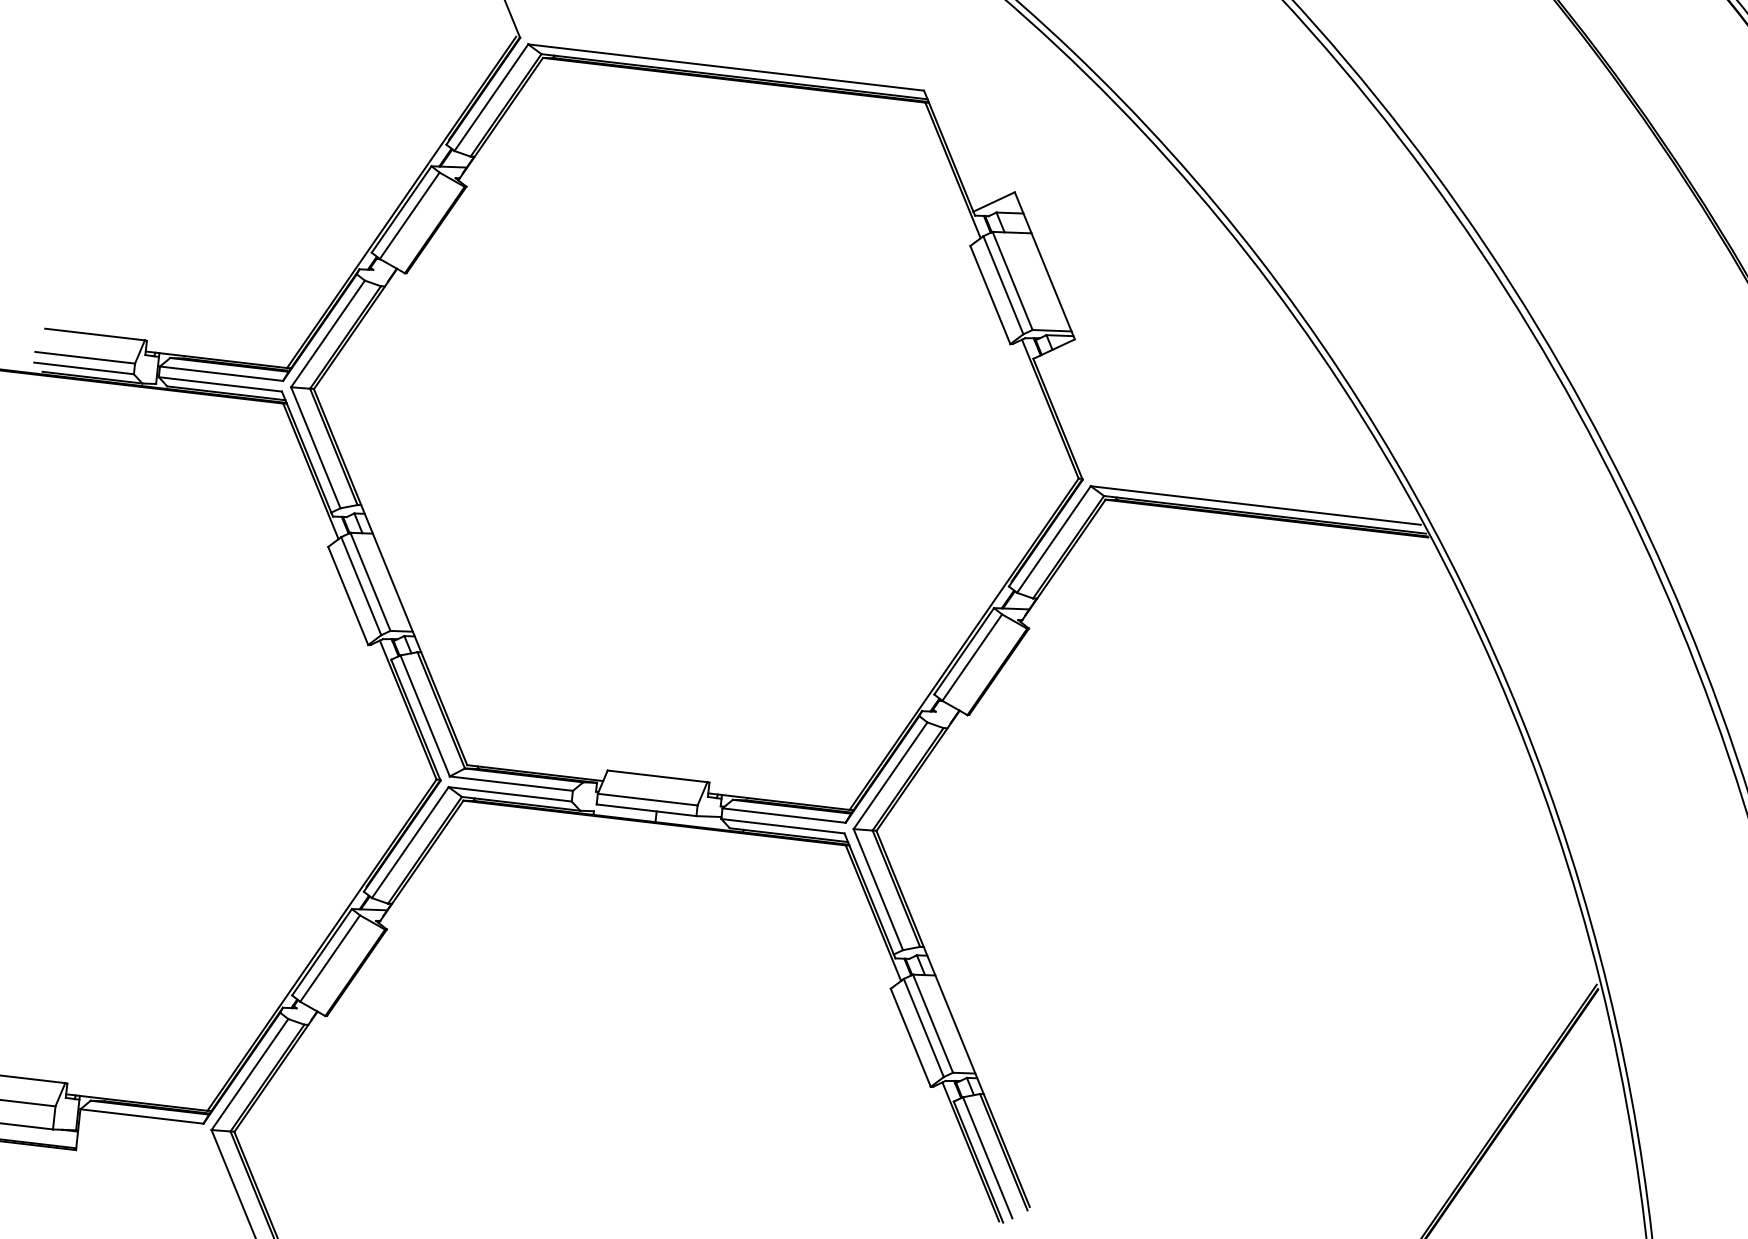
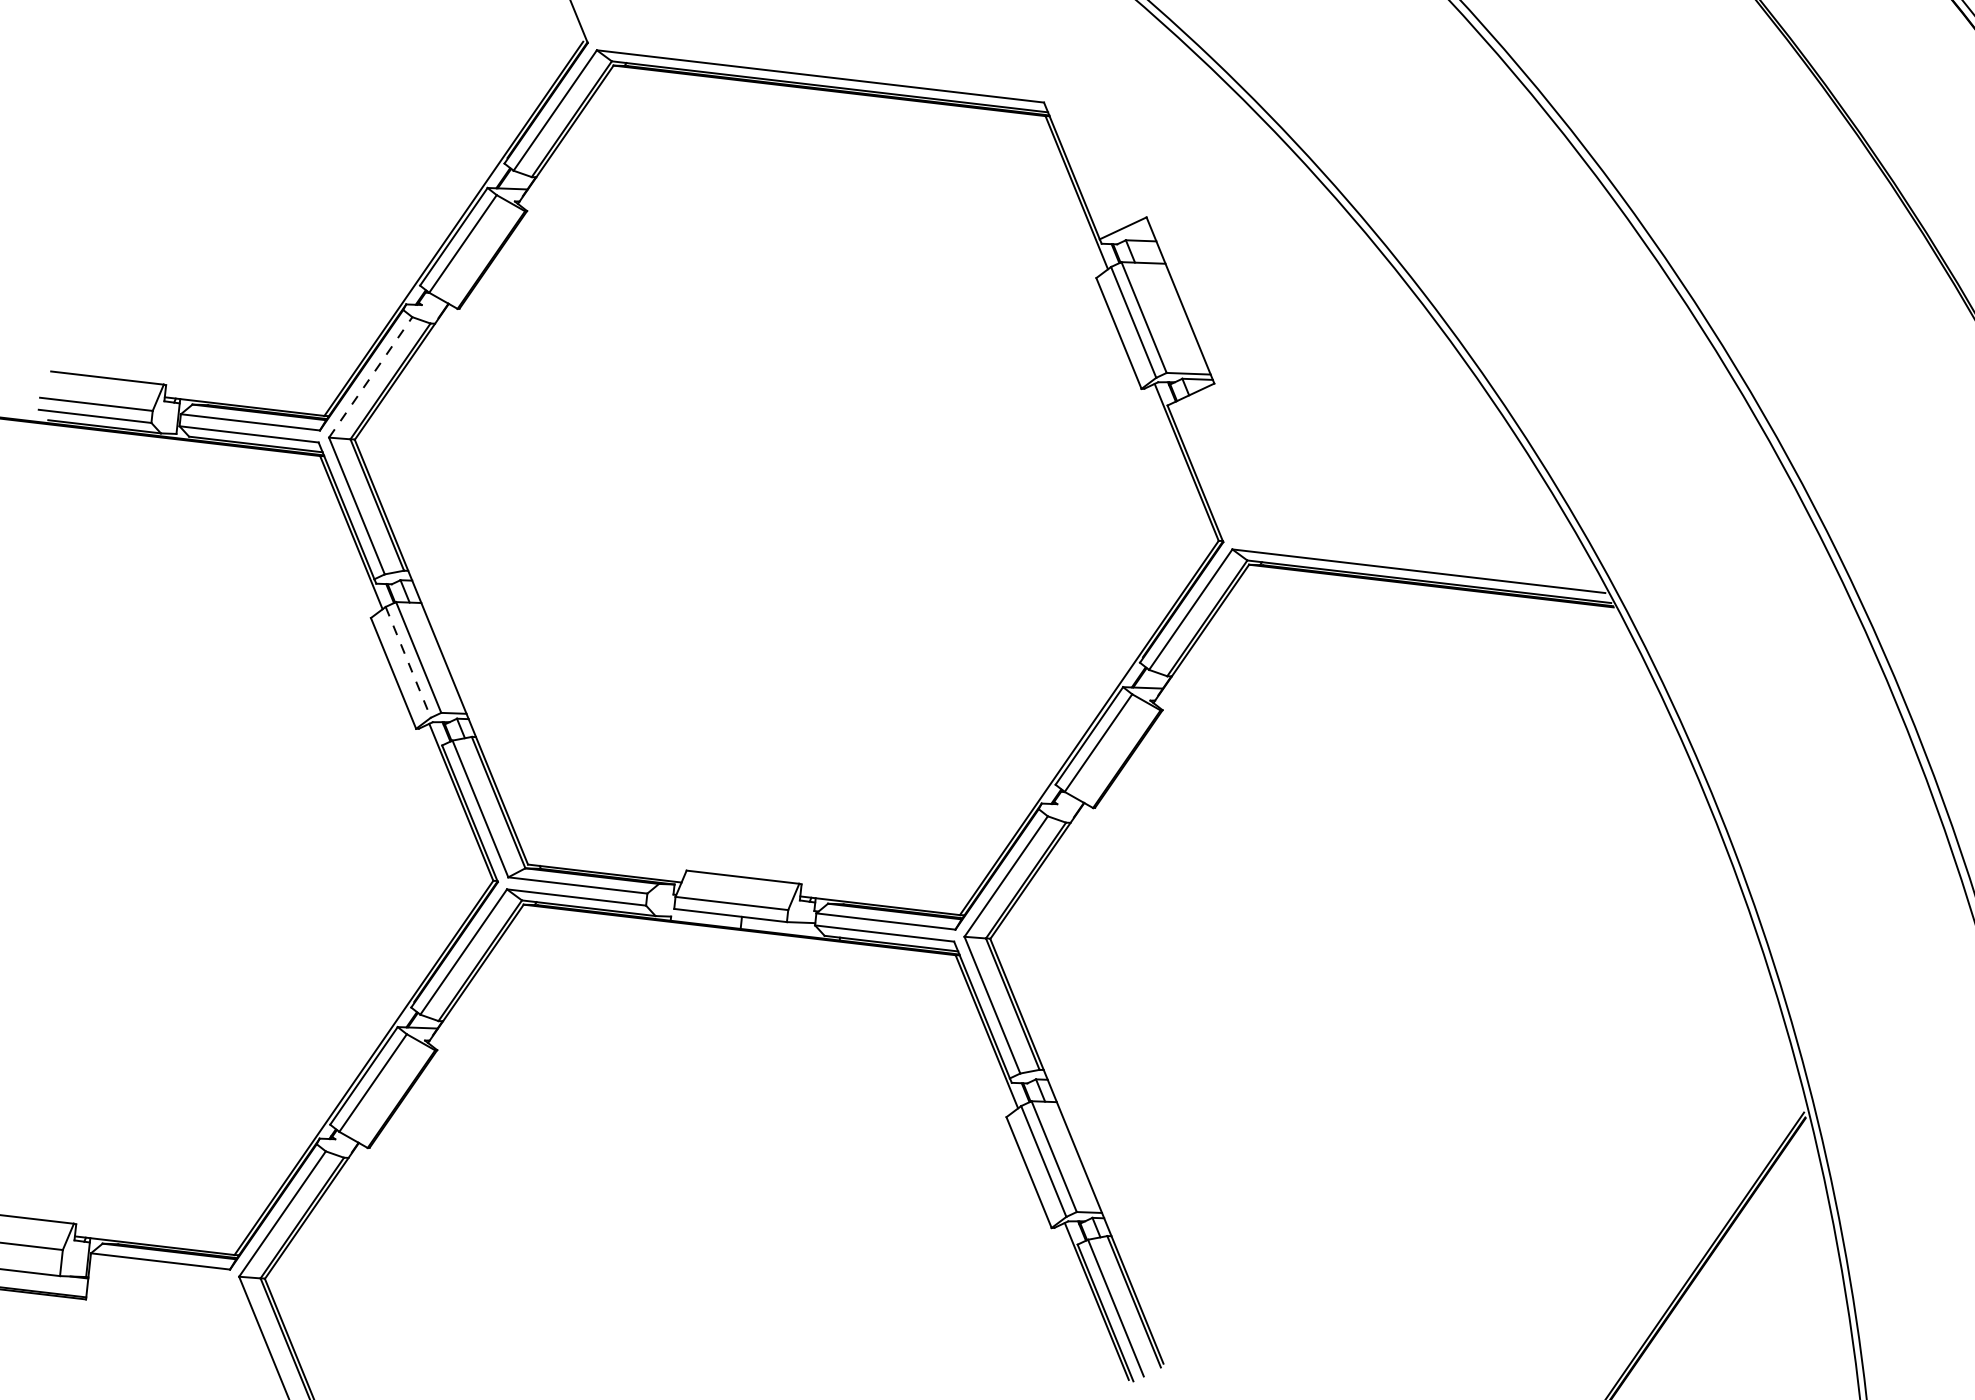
line: (328, 333) -> (371, 376), solid -> dashed
line: (361, 586) -> (408, 662), solid -> dashed

